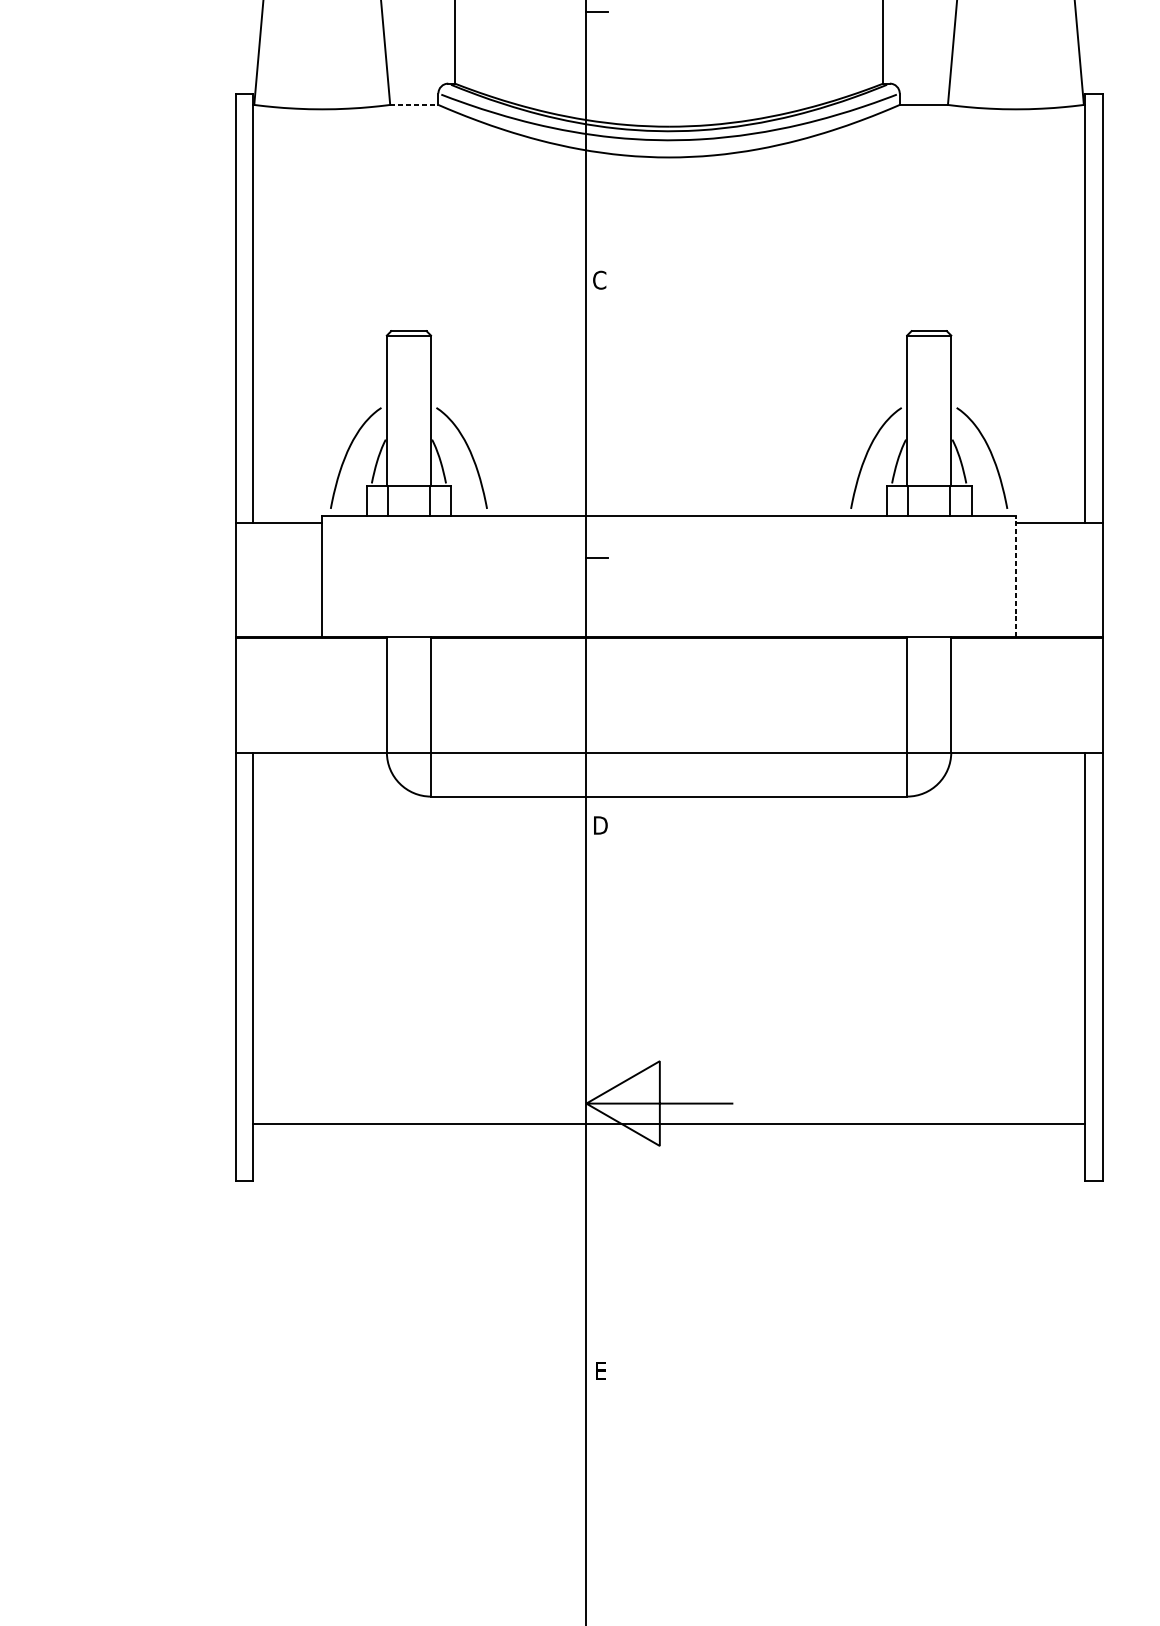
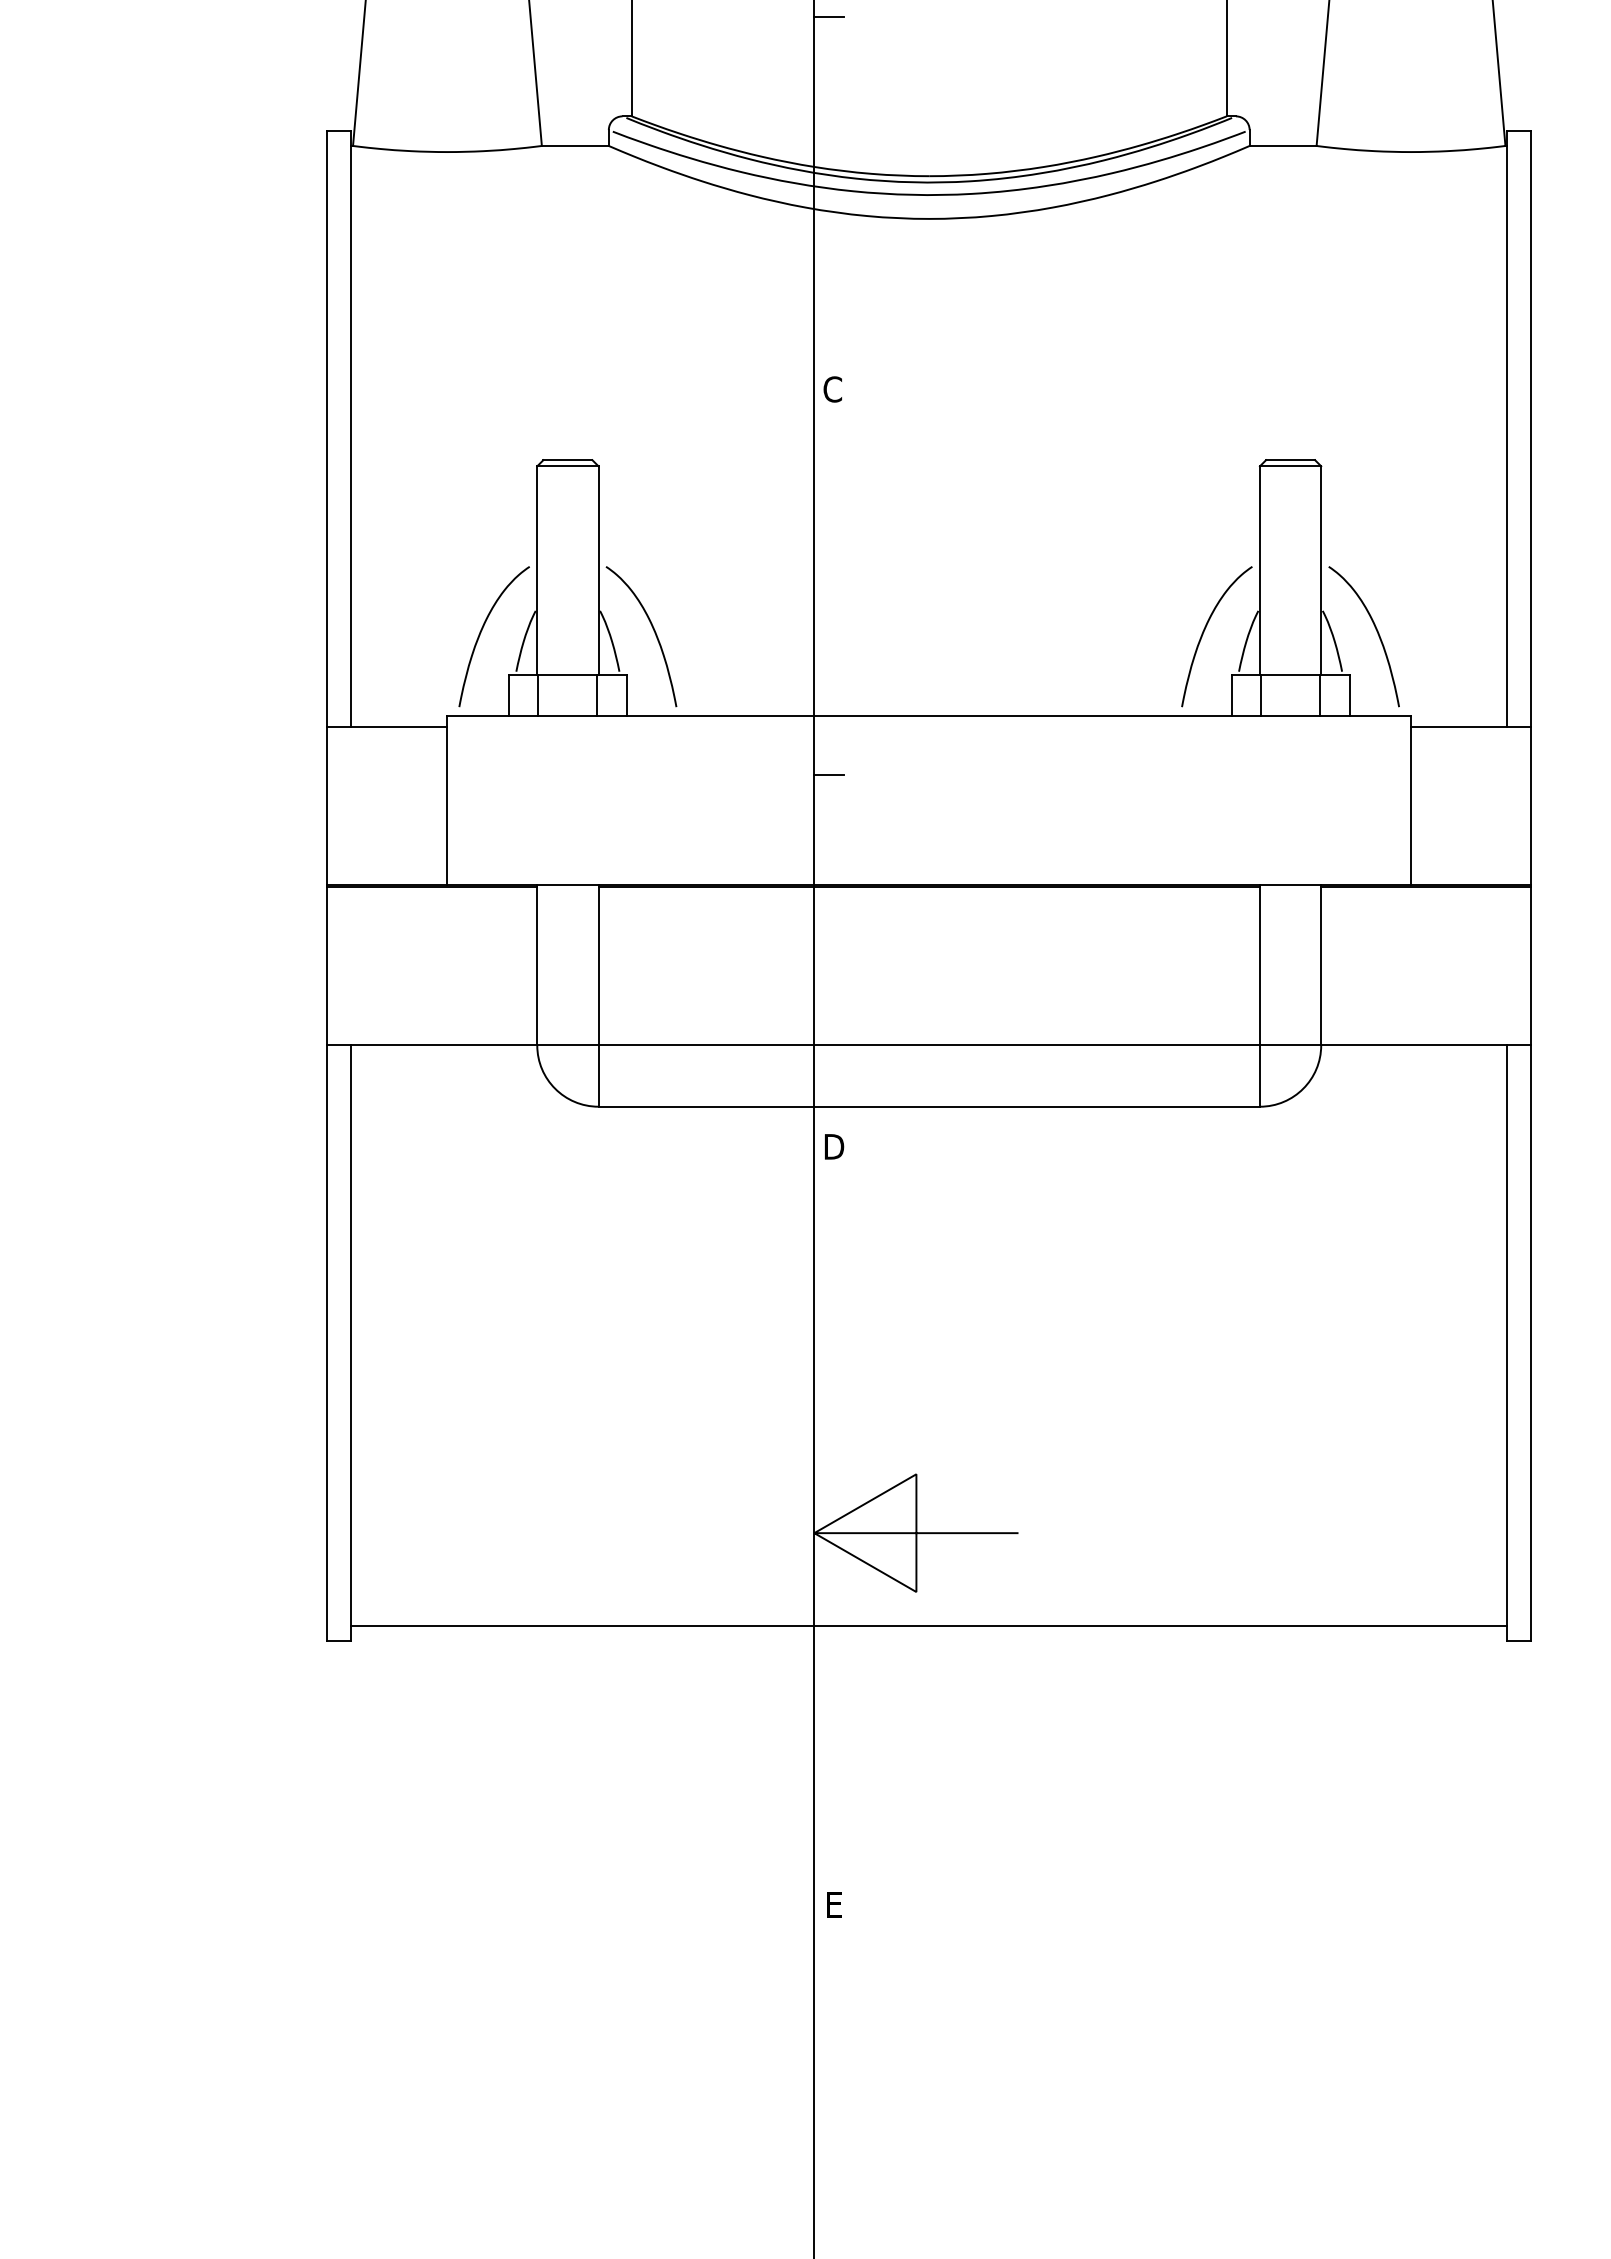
line: (414, 104) -> (575, 145), dashed -> solid
line: (1016, 576) -> (1411, 800), dashed -> solid
line: (669, 1124) -> (929, 1626), moved

